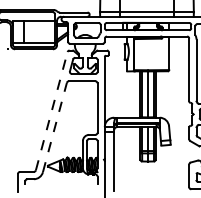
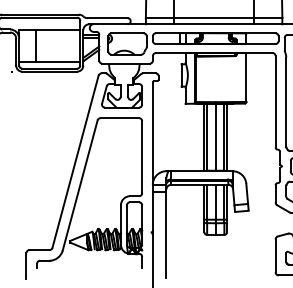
line: (51, 110) -> (75, 160), dashed -> solid
line: (55, 127) -> (81, 185), dashed -> solid

